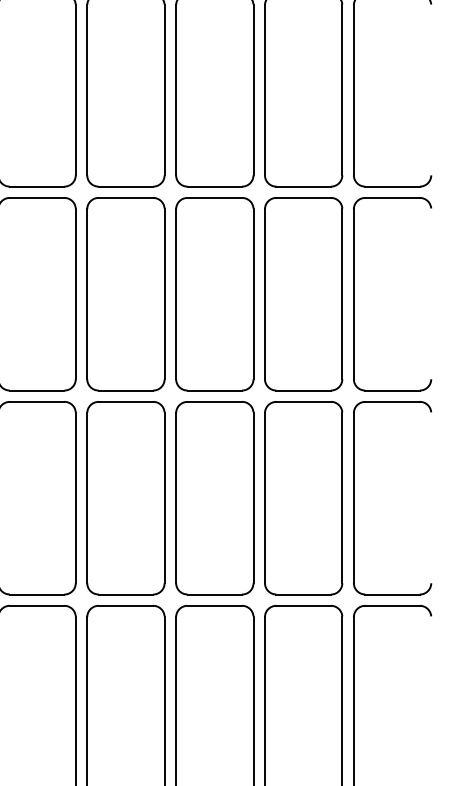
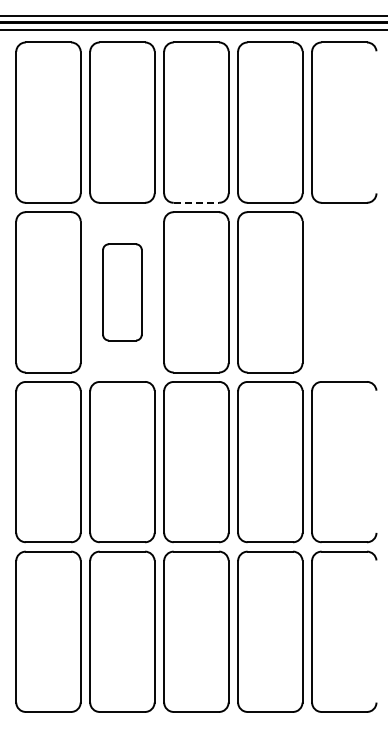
line: (214, 186) -> (196, 202), solid -> dashed
part: (126, 294) -> (122, 292), size x0.6
part: (354, 294) -> (312, 292), removed

